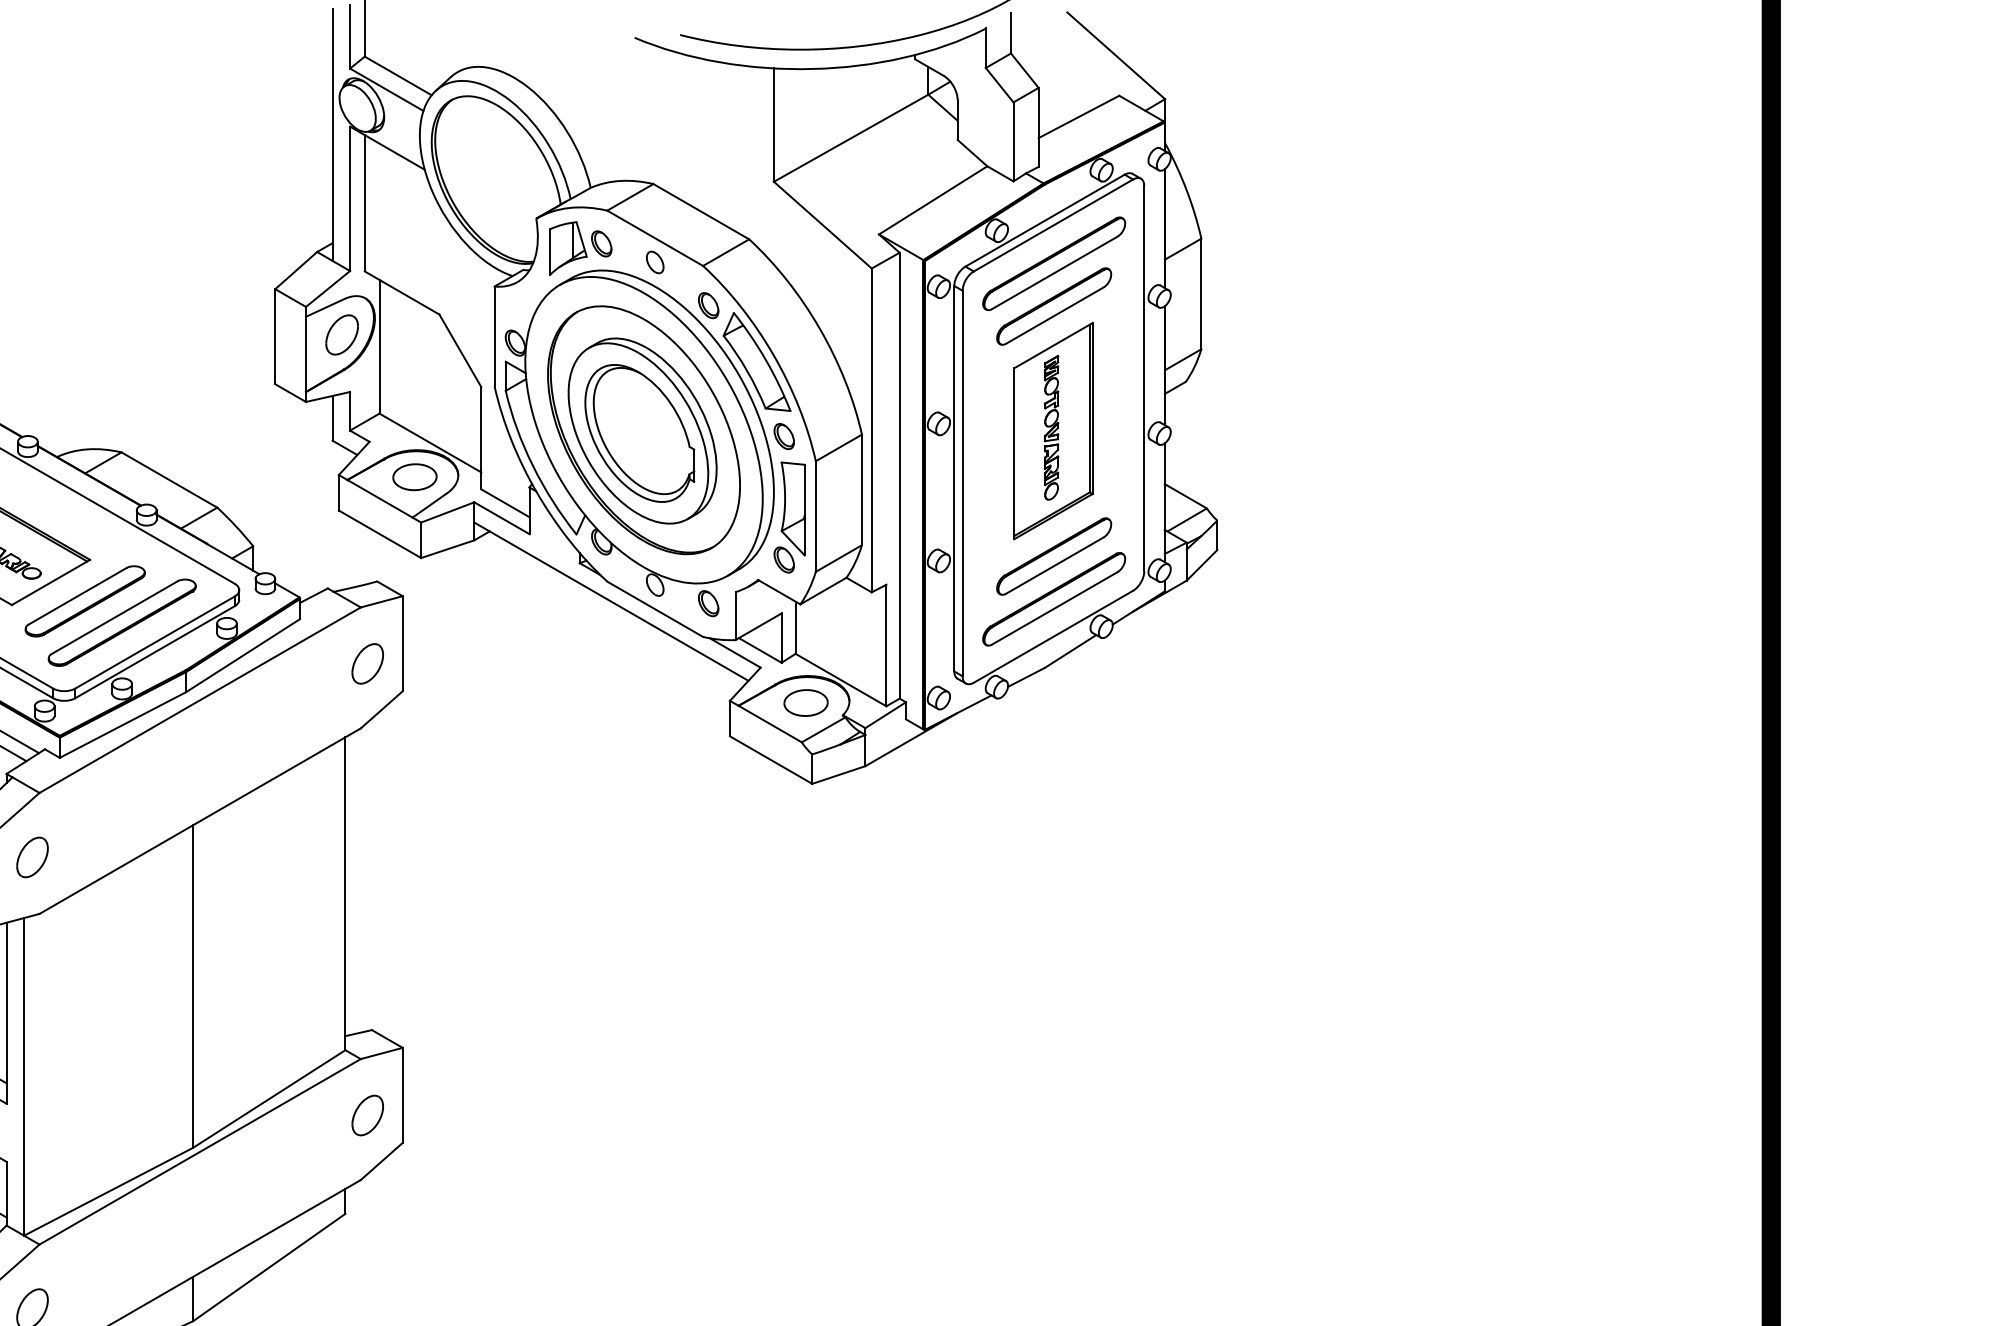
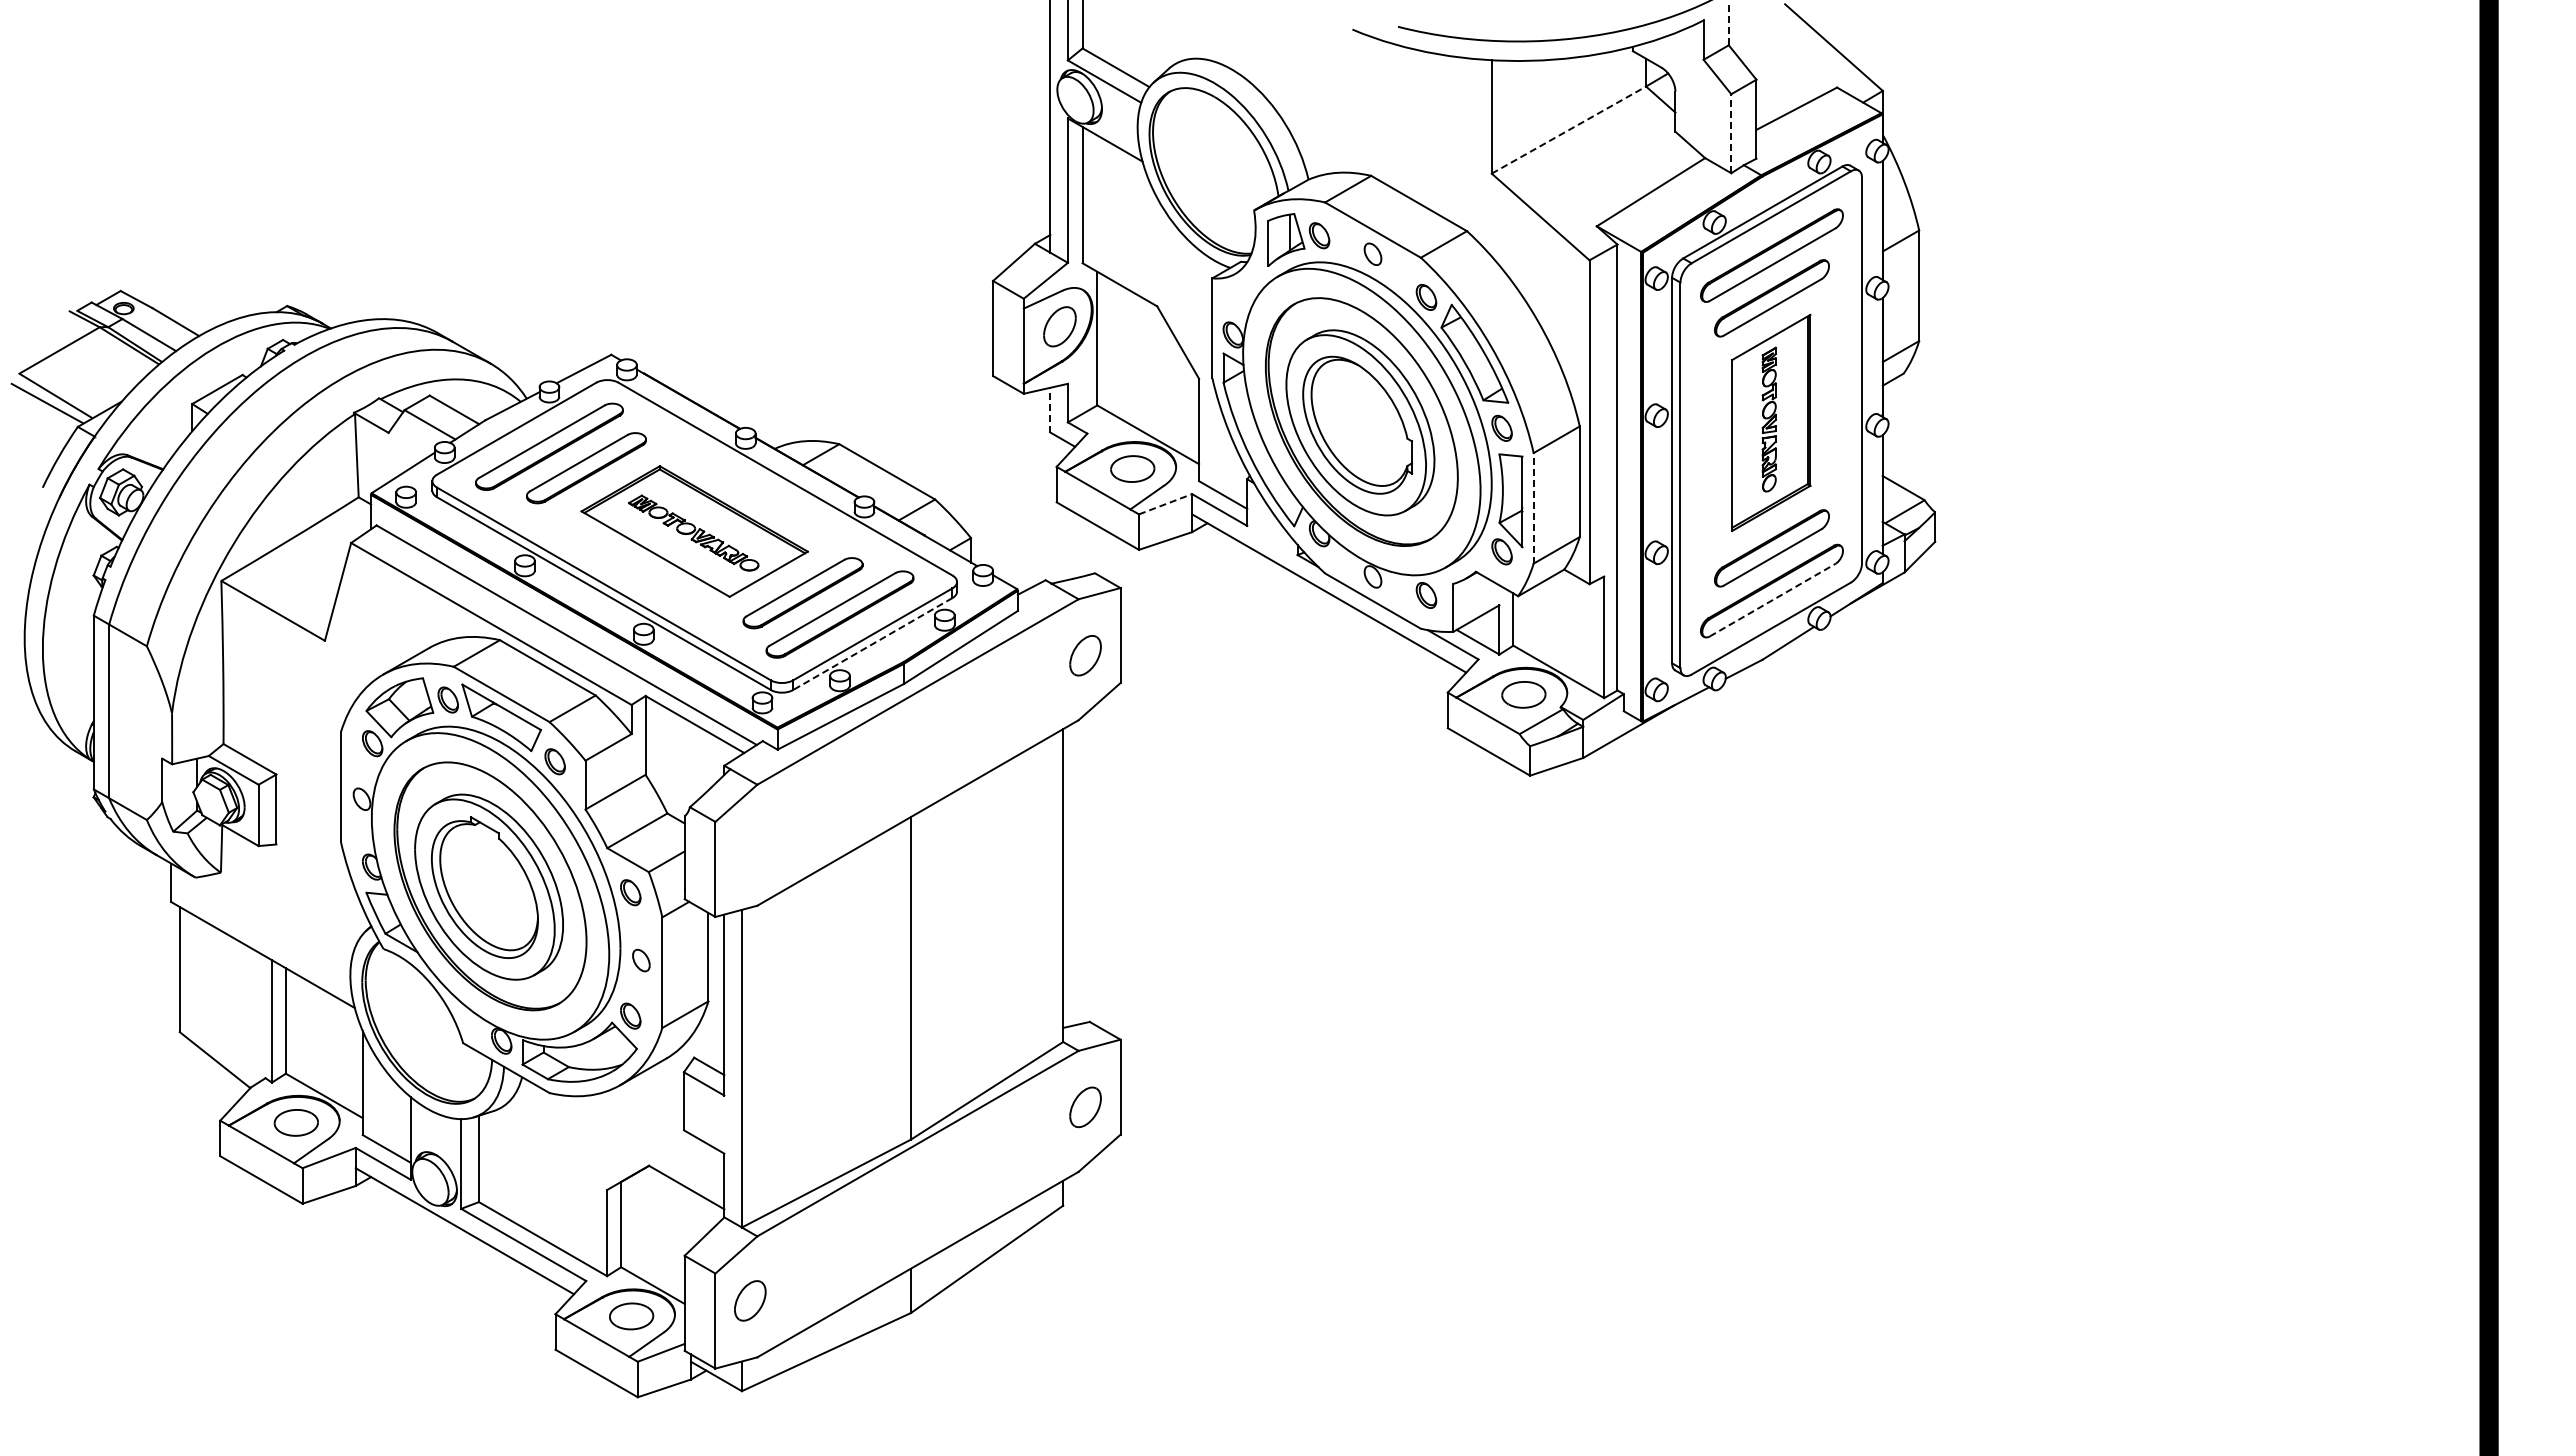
line: (1010, 32) -> (1728, 24), solid -> dashed
line: (850, 138) -> (1568, 130), solid -> dashed
line: (1013, 141) -> (1731, 133), solid -> dashed
line: (332, 417) -> (1050, 409), solid -> dashed
line: (448, 512) -> (1166, 504), solid -> dashed
line: (815, 515) -> (1533, 507), solid -> dashed
line: (1054, 608) -> (1772, 600), solid -> dashed
line: (154, 652) -> (872, 644), solid -> dashed
part: (32, 856) -> (750, 848), removed

